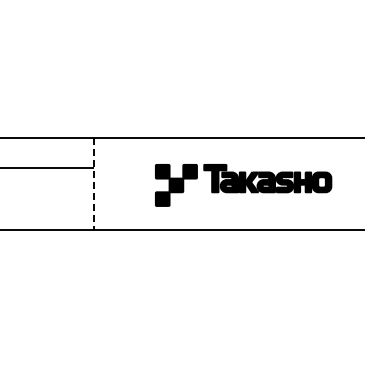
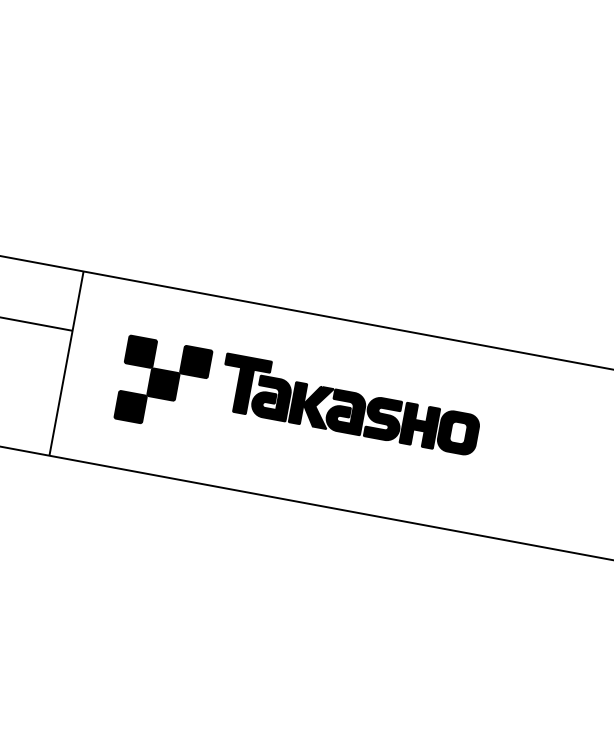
line: (94, 184) -> (67, 364), dashed -> solid
part: (243, 185) -> (298, 409), moved

